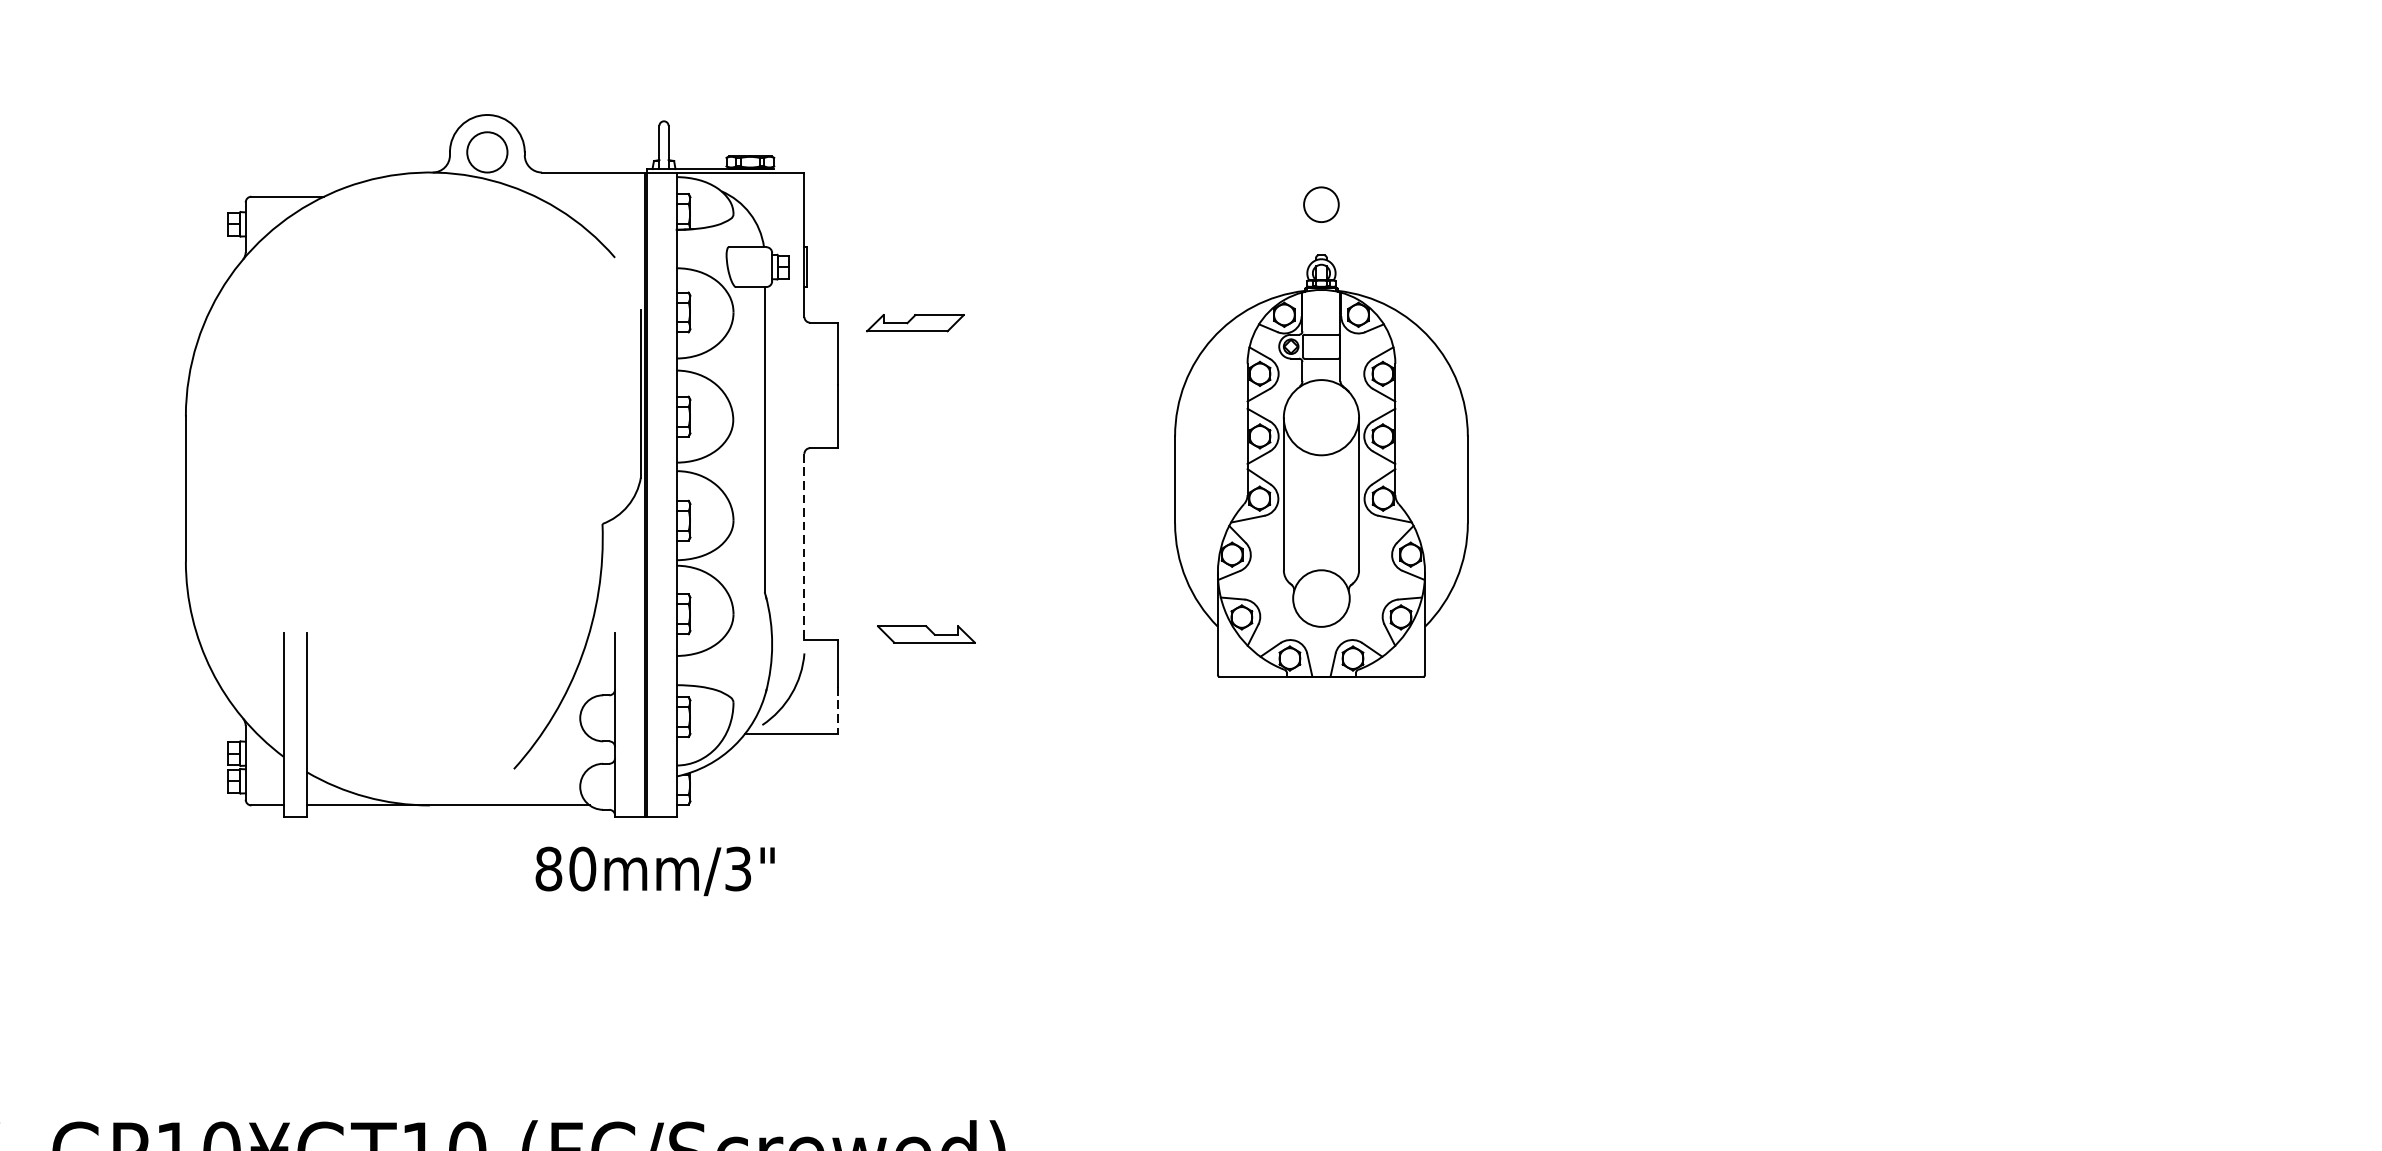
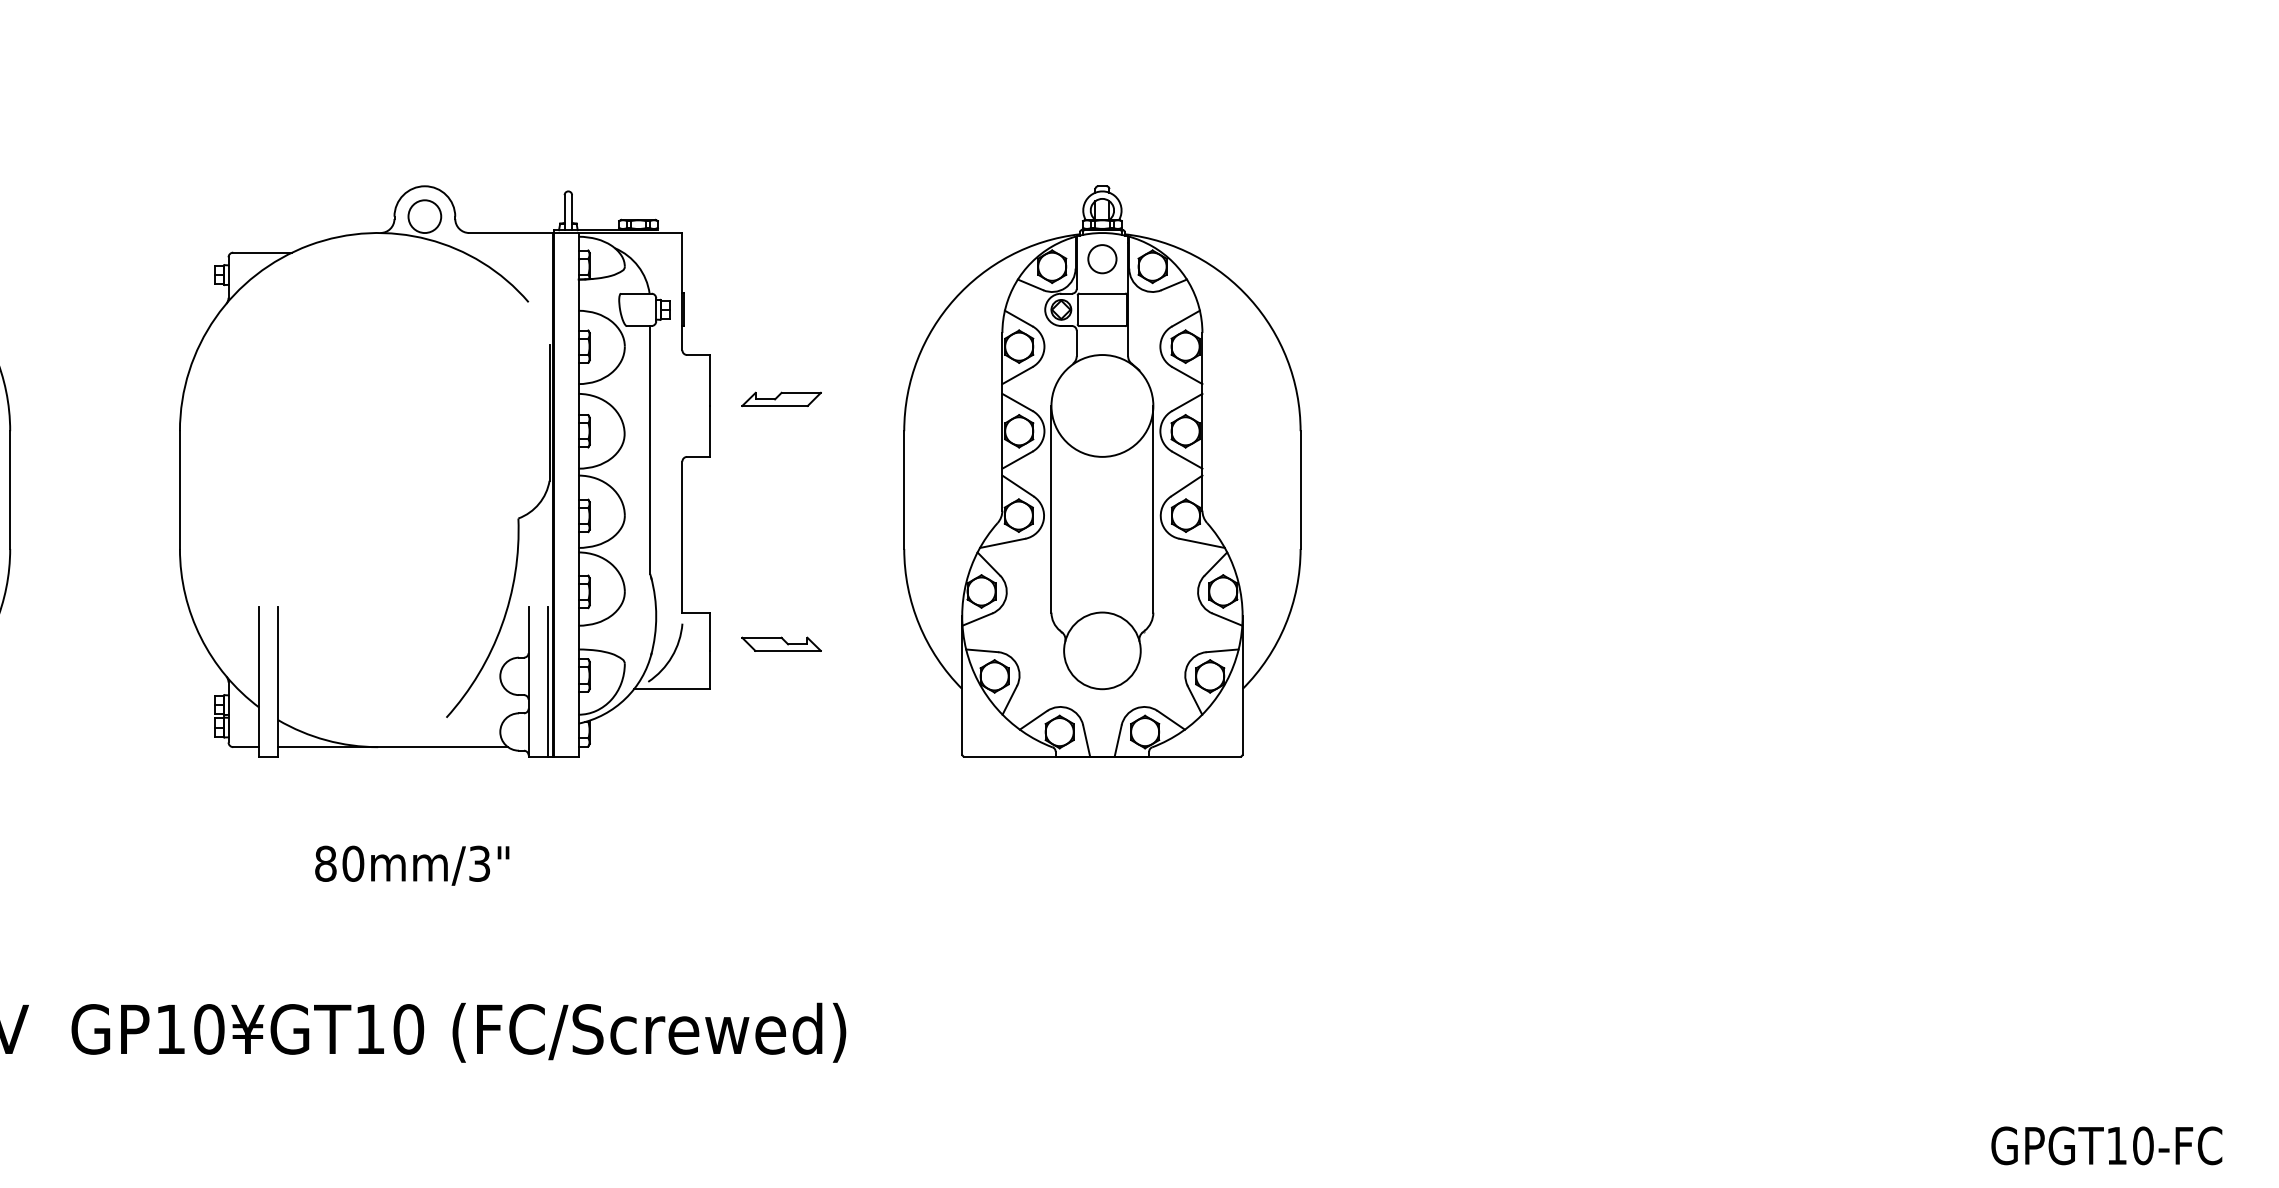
part: (915, 322) -> (781, 398), moved
part: (1321, 466) -> (1102, 471), size x1.67
line: (804, 547) -> (682, 537), dashed -> solid
part: (926, 633) -> (781, 643), moved
line: (837, 711) -> (709, 670), dashed -> solid
line: (639, 724) -> (548, 681), added
text: (655, 871) -> (412, 865), moved

